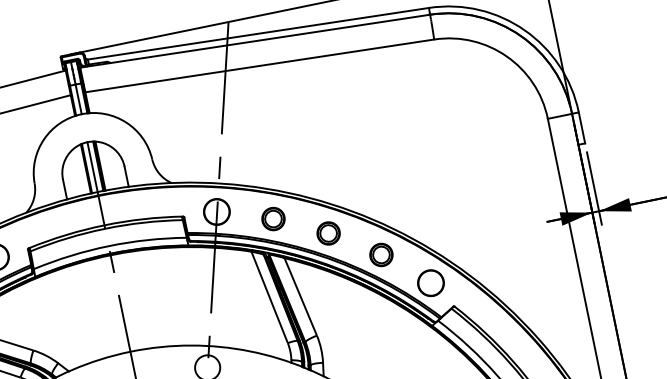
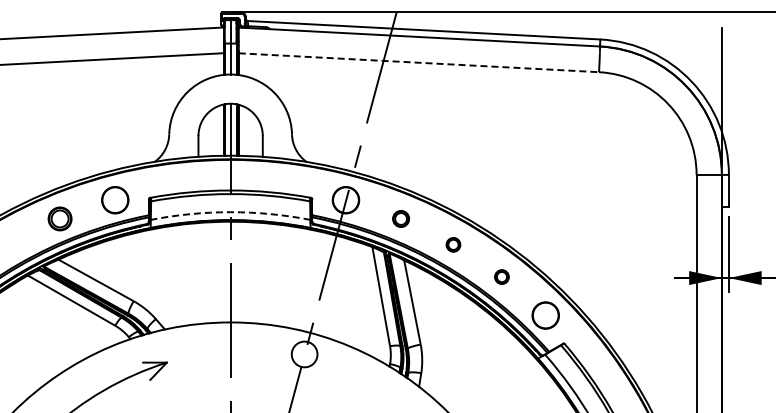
line: (260, 65) -> (419, 62), solid -> dashed
part: (272, 218) -> (400, 218), size x0.7
part: (328, 233) -> (453, 244), size x0.6
arc: (108, 246) -> (230, 212), solid -> dashed
part: (380, 254) -> (501, 276), size x0.6

